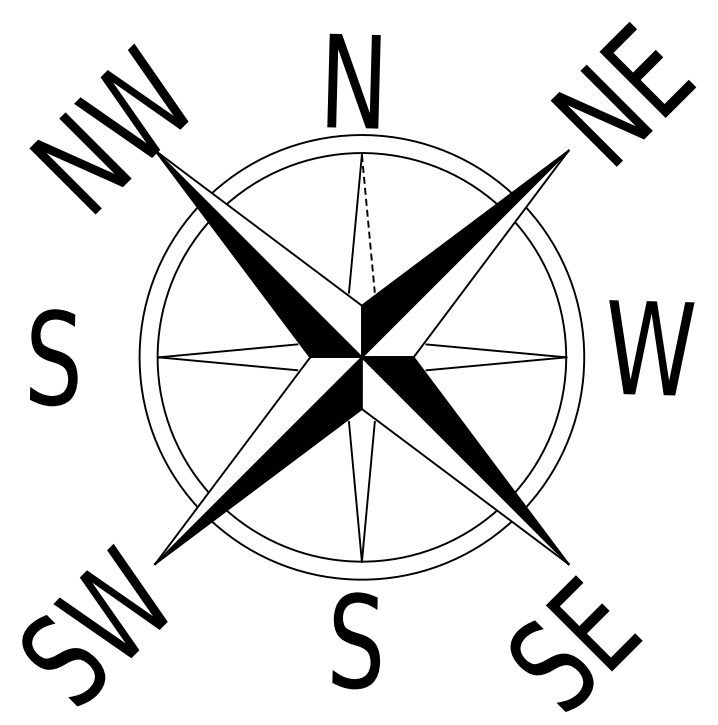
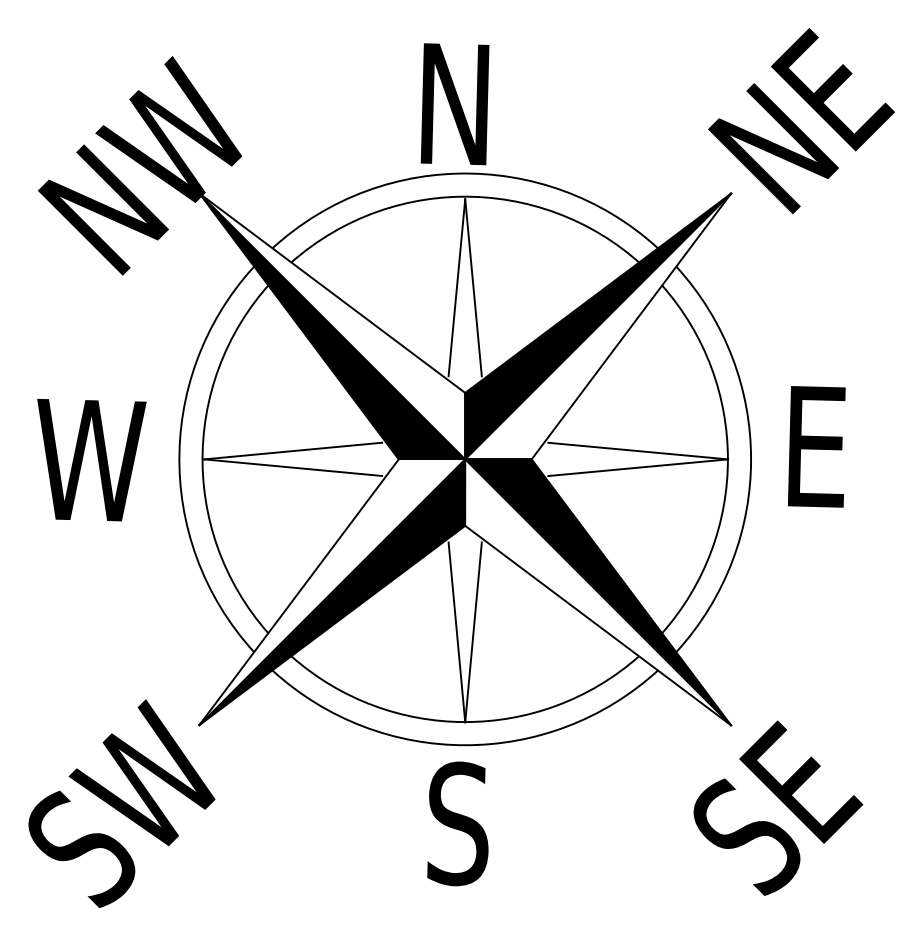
line: (368, 224) -> (473, 288), dashed -> solid
text: (651, 347) -> (837, 446), W -> E
text: (71, 357) -> (91, 459), S -> W
text: (576, 643) -> (778, 808), moved

